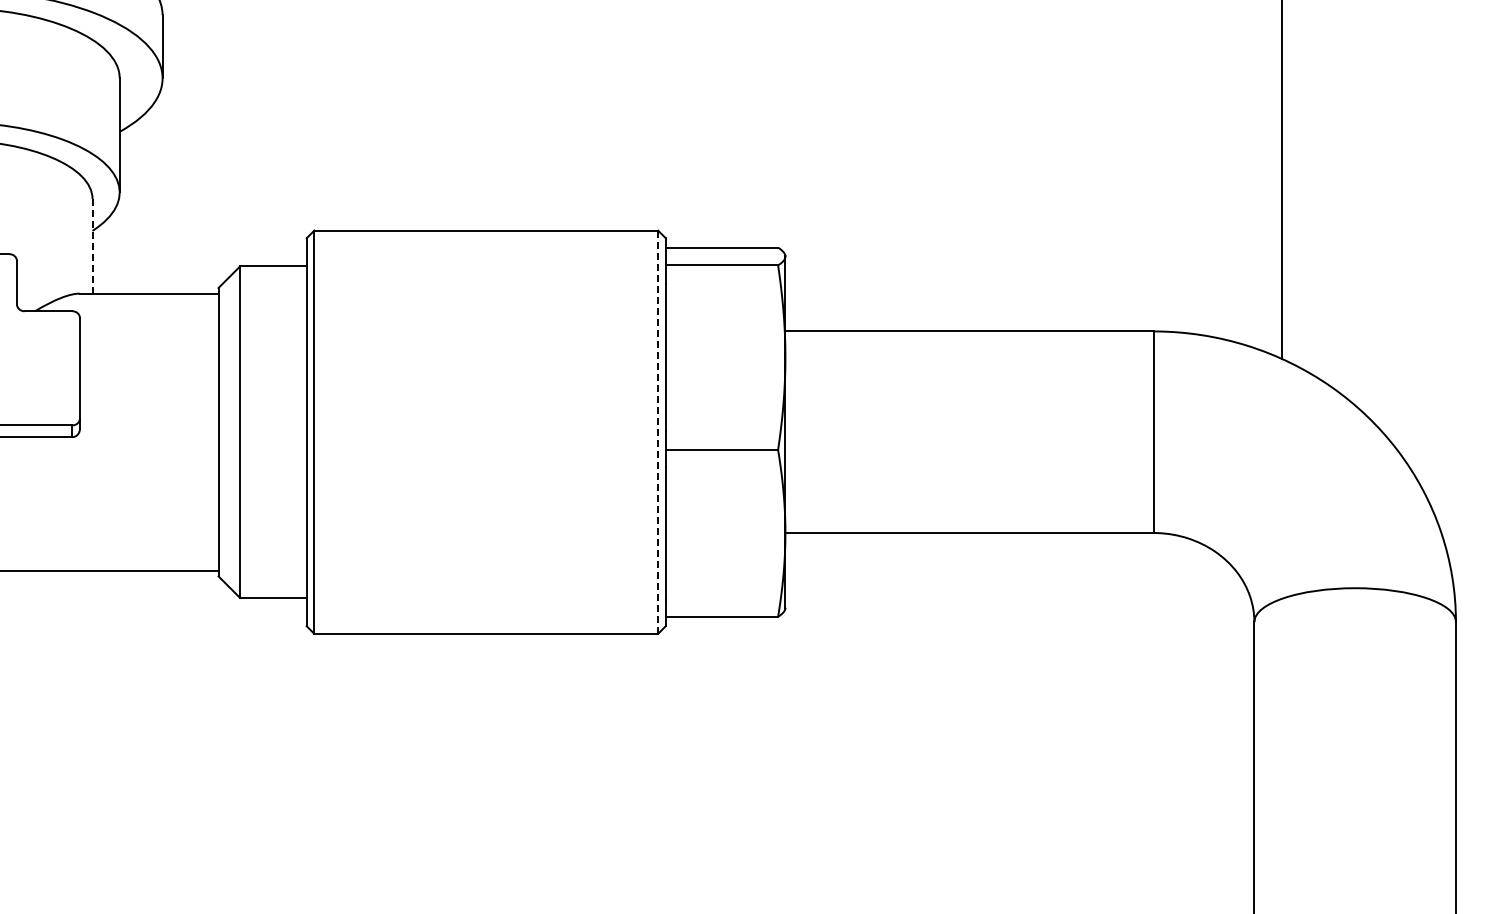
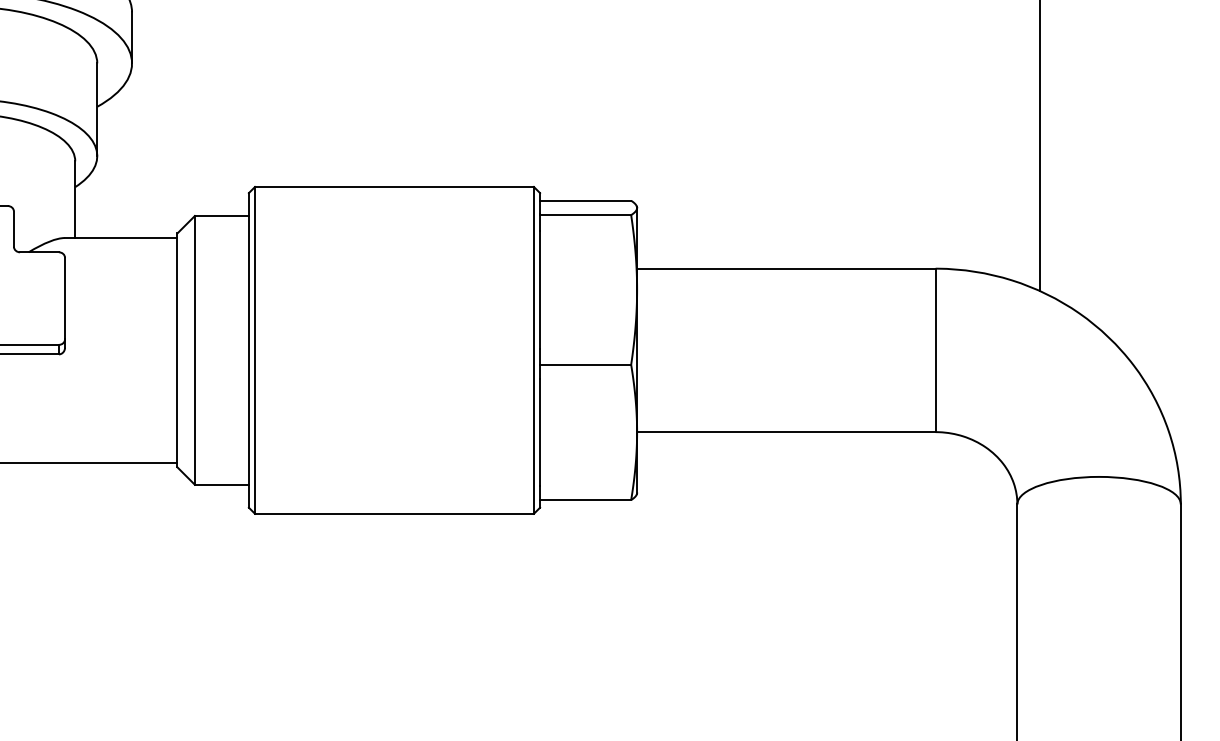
line: (92, 246) -> (75, 199), dashed -> solid
line: (658, 432) -> (534, 350), dashed -> solid

